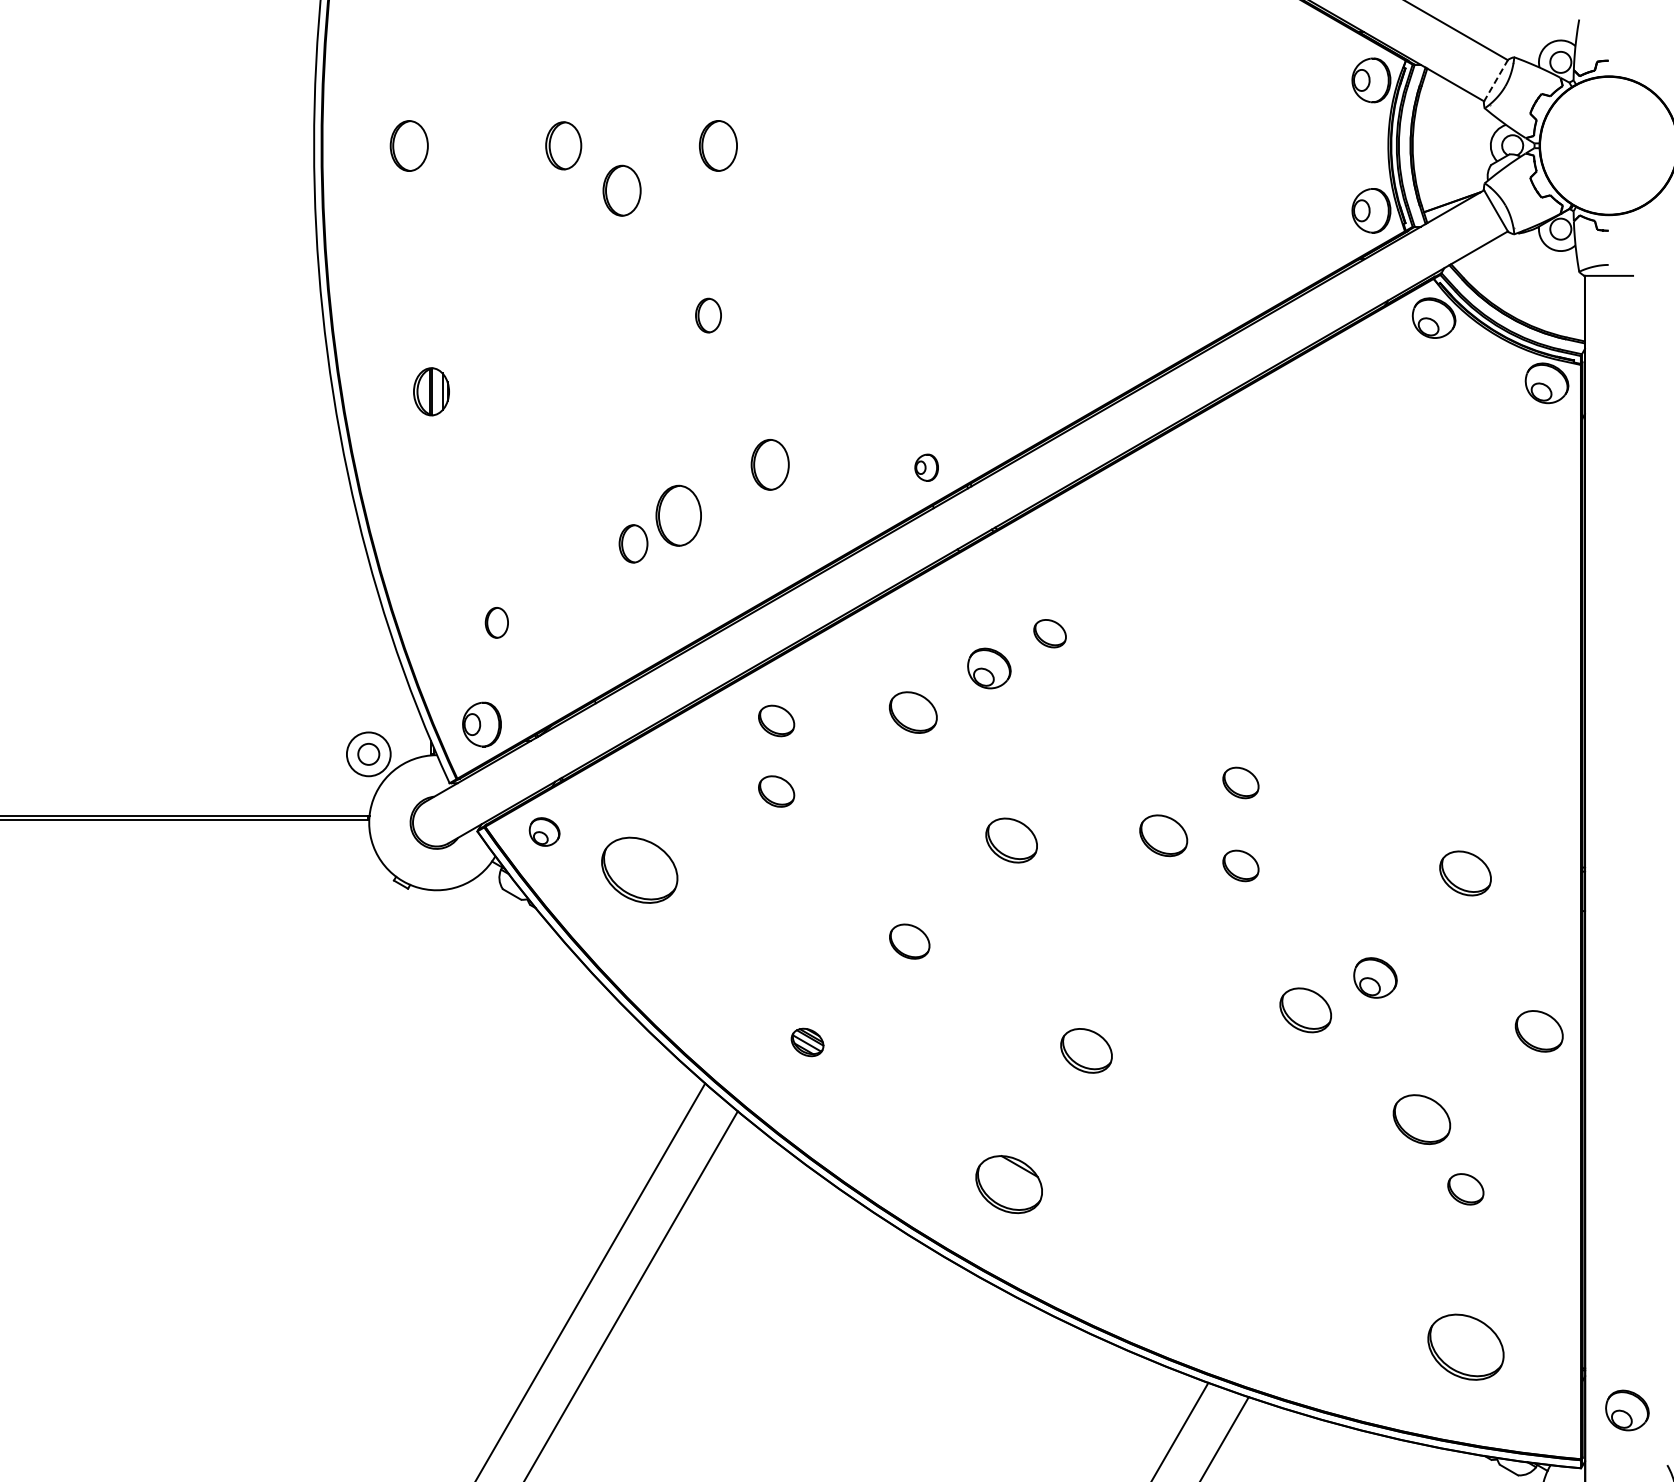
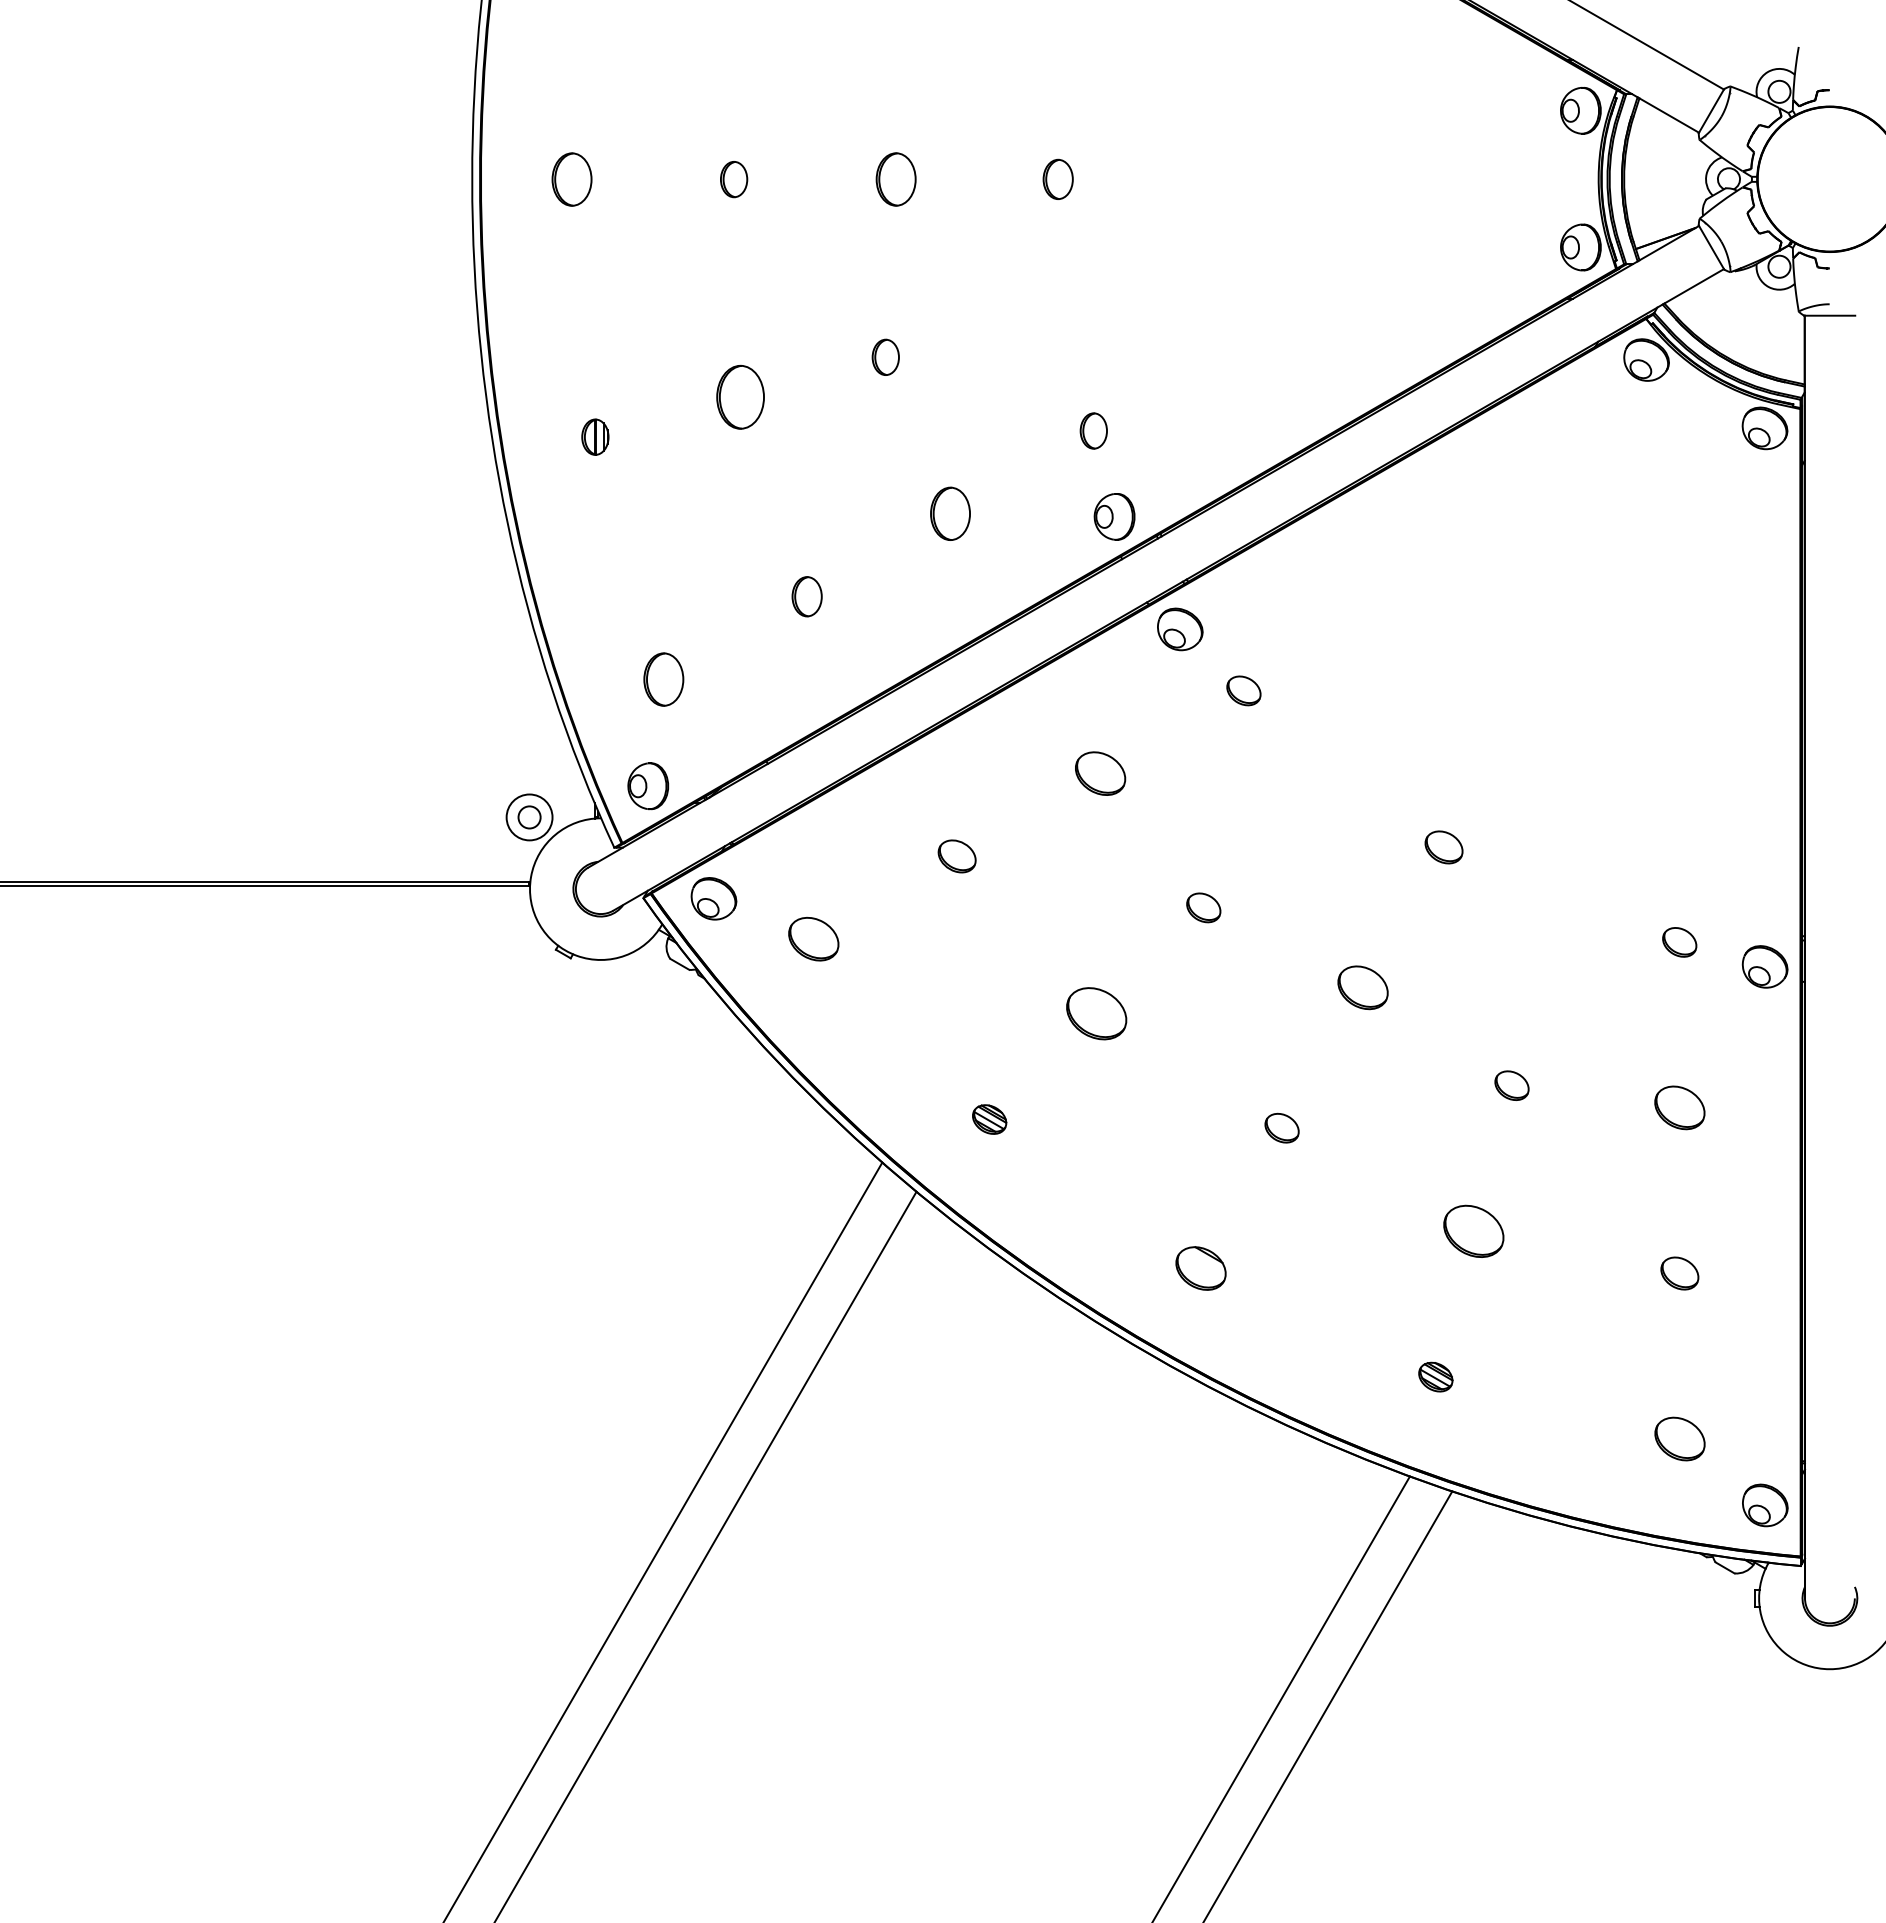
line: (1496, 81) -> (1711, 111), dashed -> solid
part: (564, 145) -> (734, 179), size x0.71
part: (872, 145) -> (1057, 178), added
part: (621, 190) -> (794, 226), removed
part: (906, 385) -> (1093, 430), added
part: (431, 391) -> (595, 436), size x0.71
part: (926, 467) -> (1114, 516), size x1.67
part: (678, 515) -> (740, 397), moved
part: (496, 622) -> (663, 679), size x1.67
part: (989, 668) -> (1180, 629), moved
part: (775, 721) -> (956, 782), removed
part: (544, 831) -> (713, 898), size x1.43
part: (1163, 835) -> (1362, 987), moved
part: (1011, 840) -> (1203, 907), size x0.62
part: (1240, 866) -> (1443, 934), removed
part: (639, 870) -> (813, 939), size x0.62
part: (1465, 873) -> (1679, 942), size x0.62
part: (909, 941) -> (1096, 1013), size x1.43
part: (1374, 977) -> (1764, 966), moved
part: (1305, 1010) -> (1511, 1085), size x0.62
part: (1538, 1030) -> (1679, 1107), moved
part: (1085, 1050) -> (1281, 1127), size x0.62
part: (1421, 1118) -> (1473, 1230), moved
part: (1008, 1184) -> (1200, 1268), size x0.71
part: (1232, 1287) -> (1435, 1376), added
part: (1465, 1346) -> (1679, 1438), size x0.62
part: (1627, 1410) -> (1765, 1505), moved

